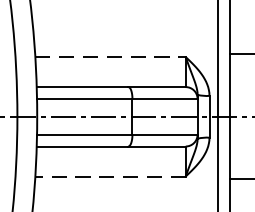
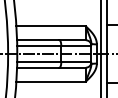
line: (111, 57) -> (51, 26), dashed -> solid
line: (111, 176) -> (51, 81), dashed -> solid

